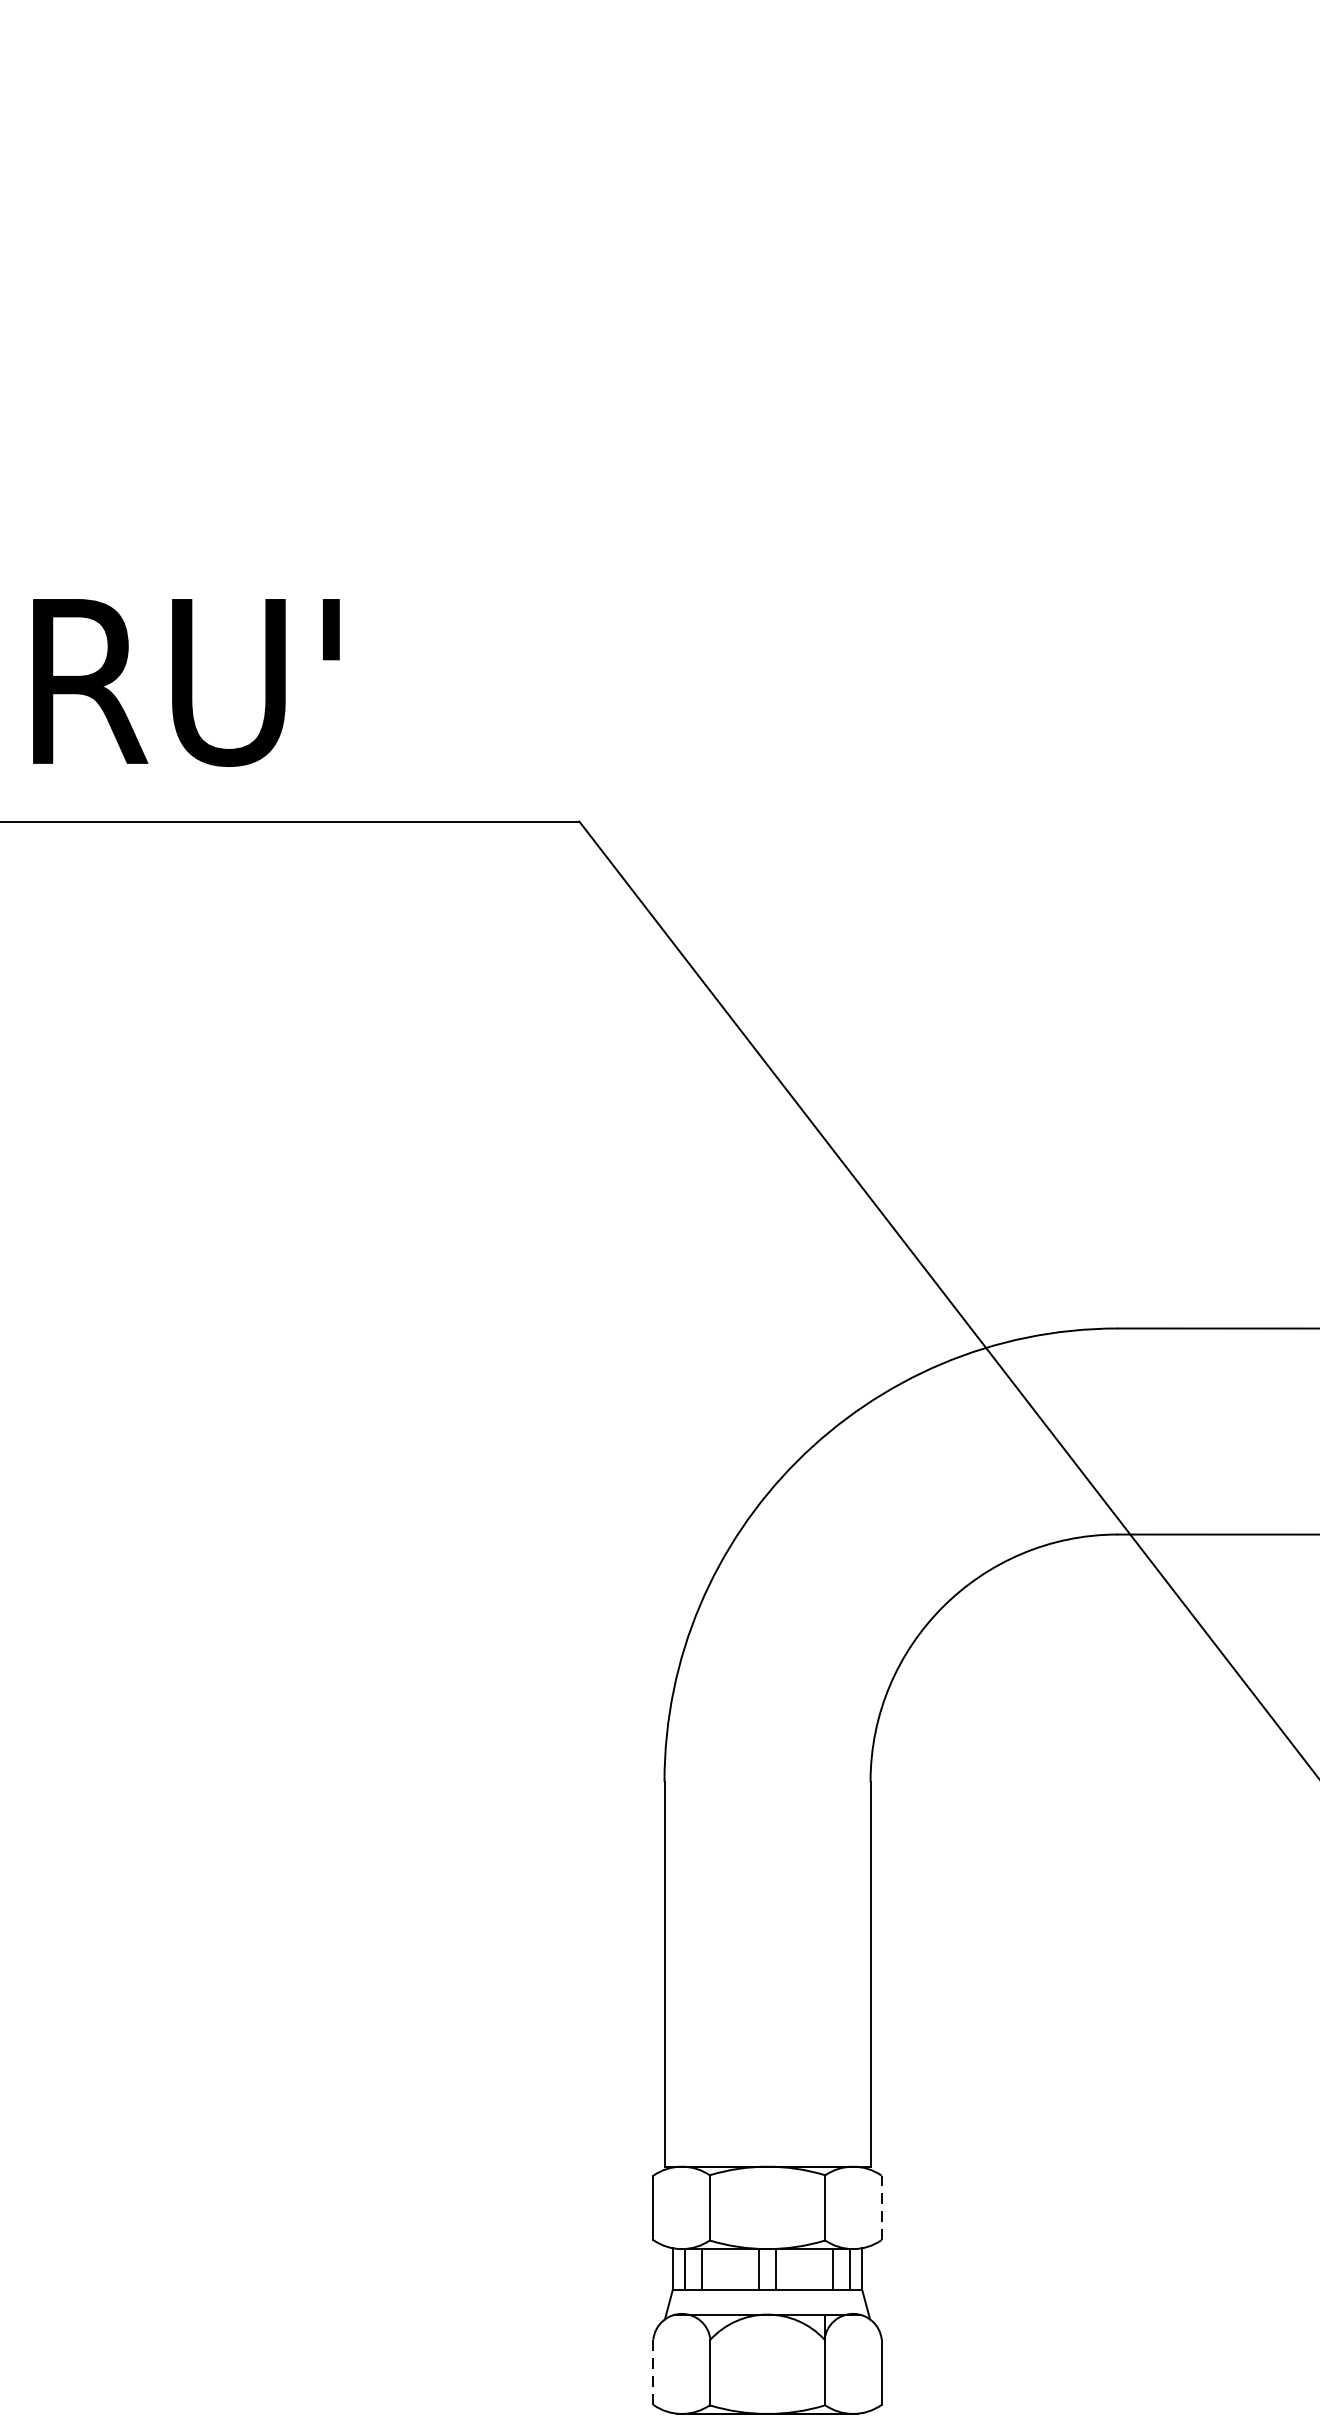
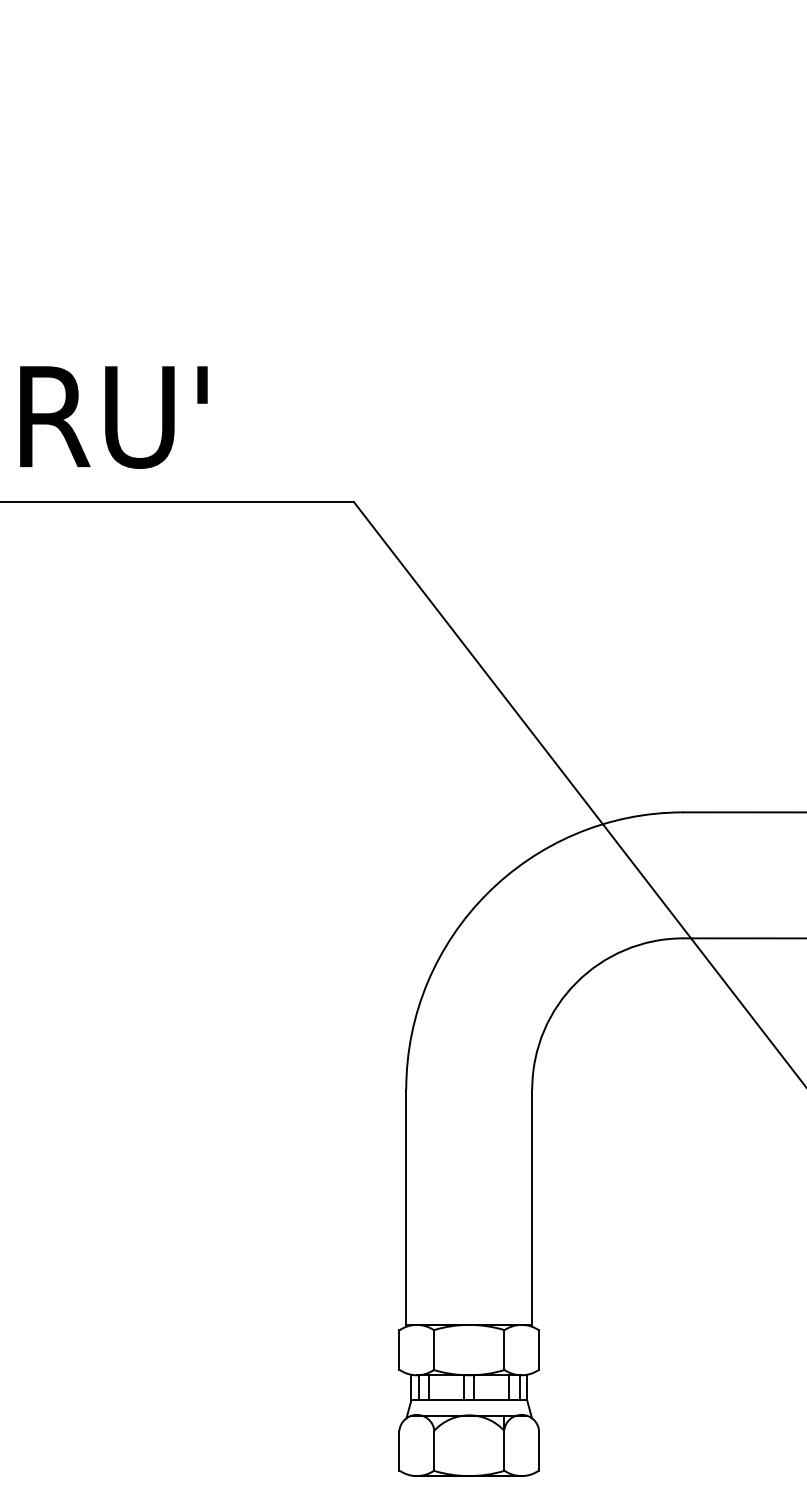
line: (882, 2208) -> (539, 1350), dashed -> solid
line: (653, 2372) -> (399, 1450), dashed -> solid

